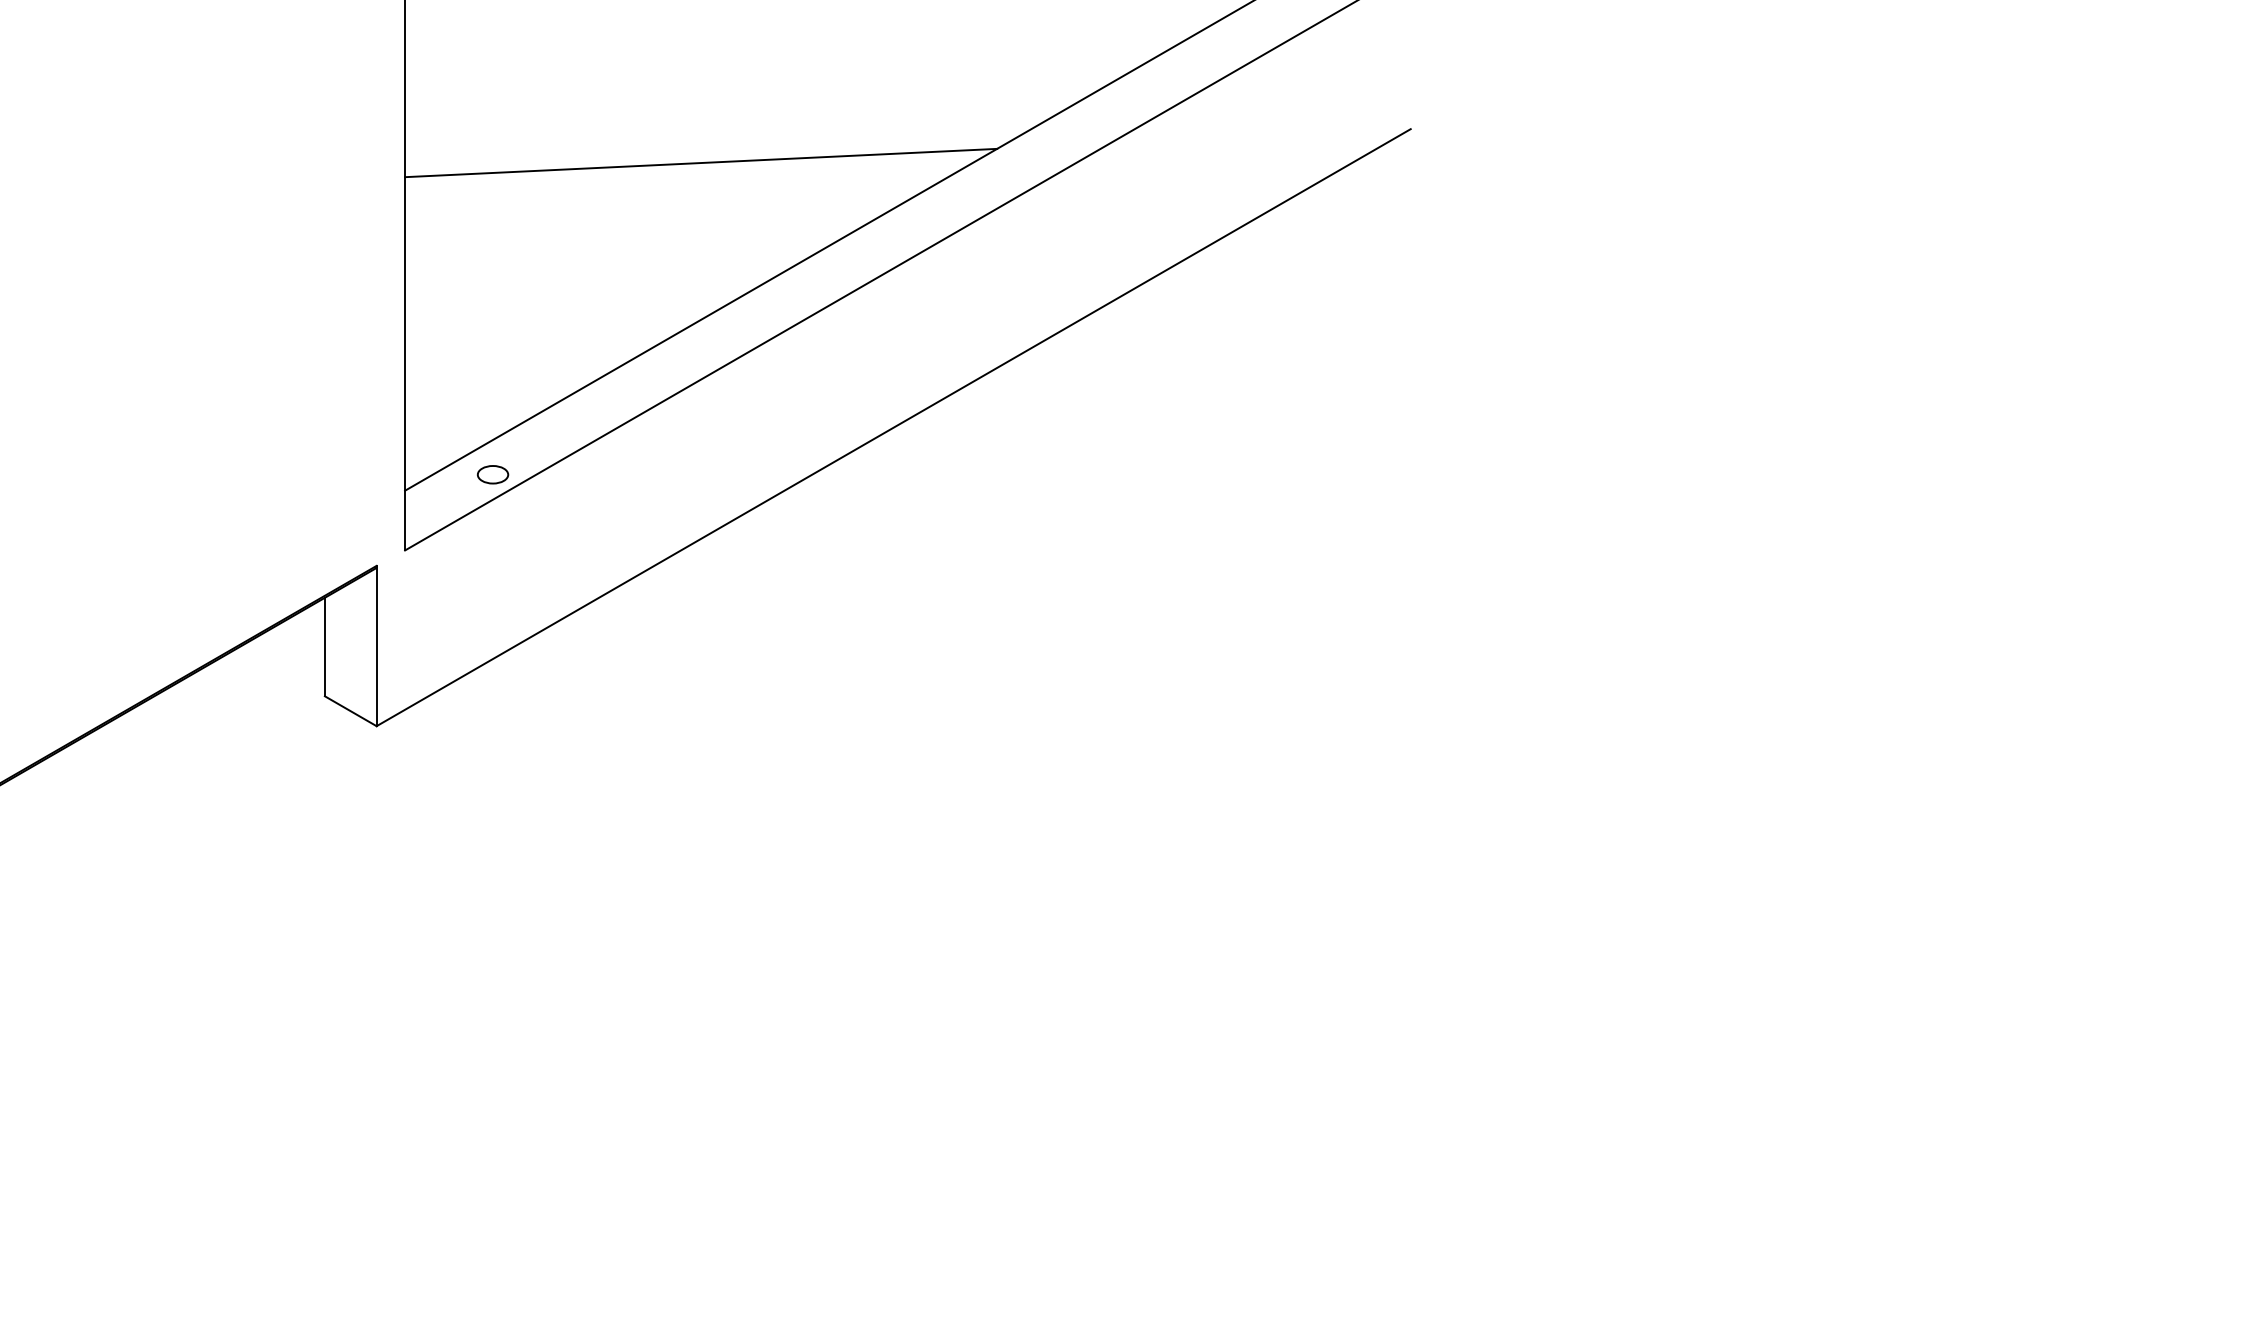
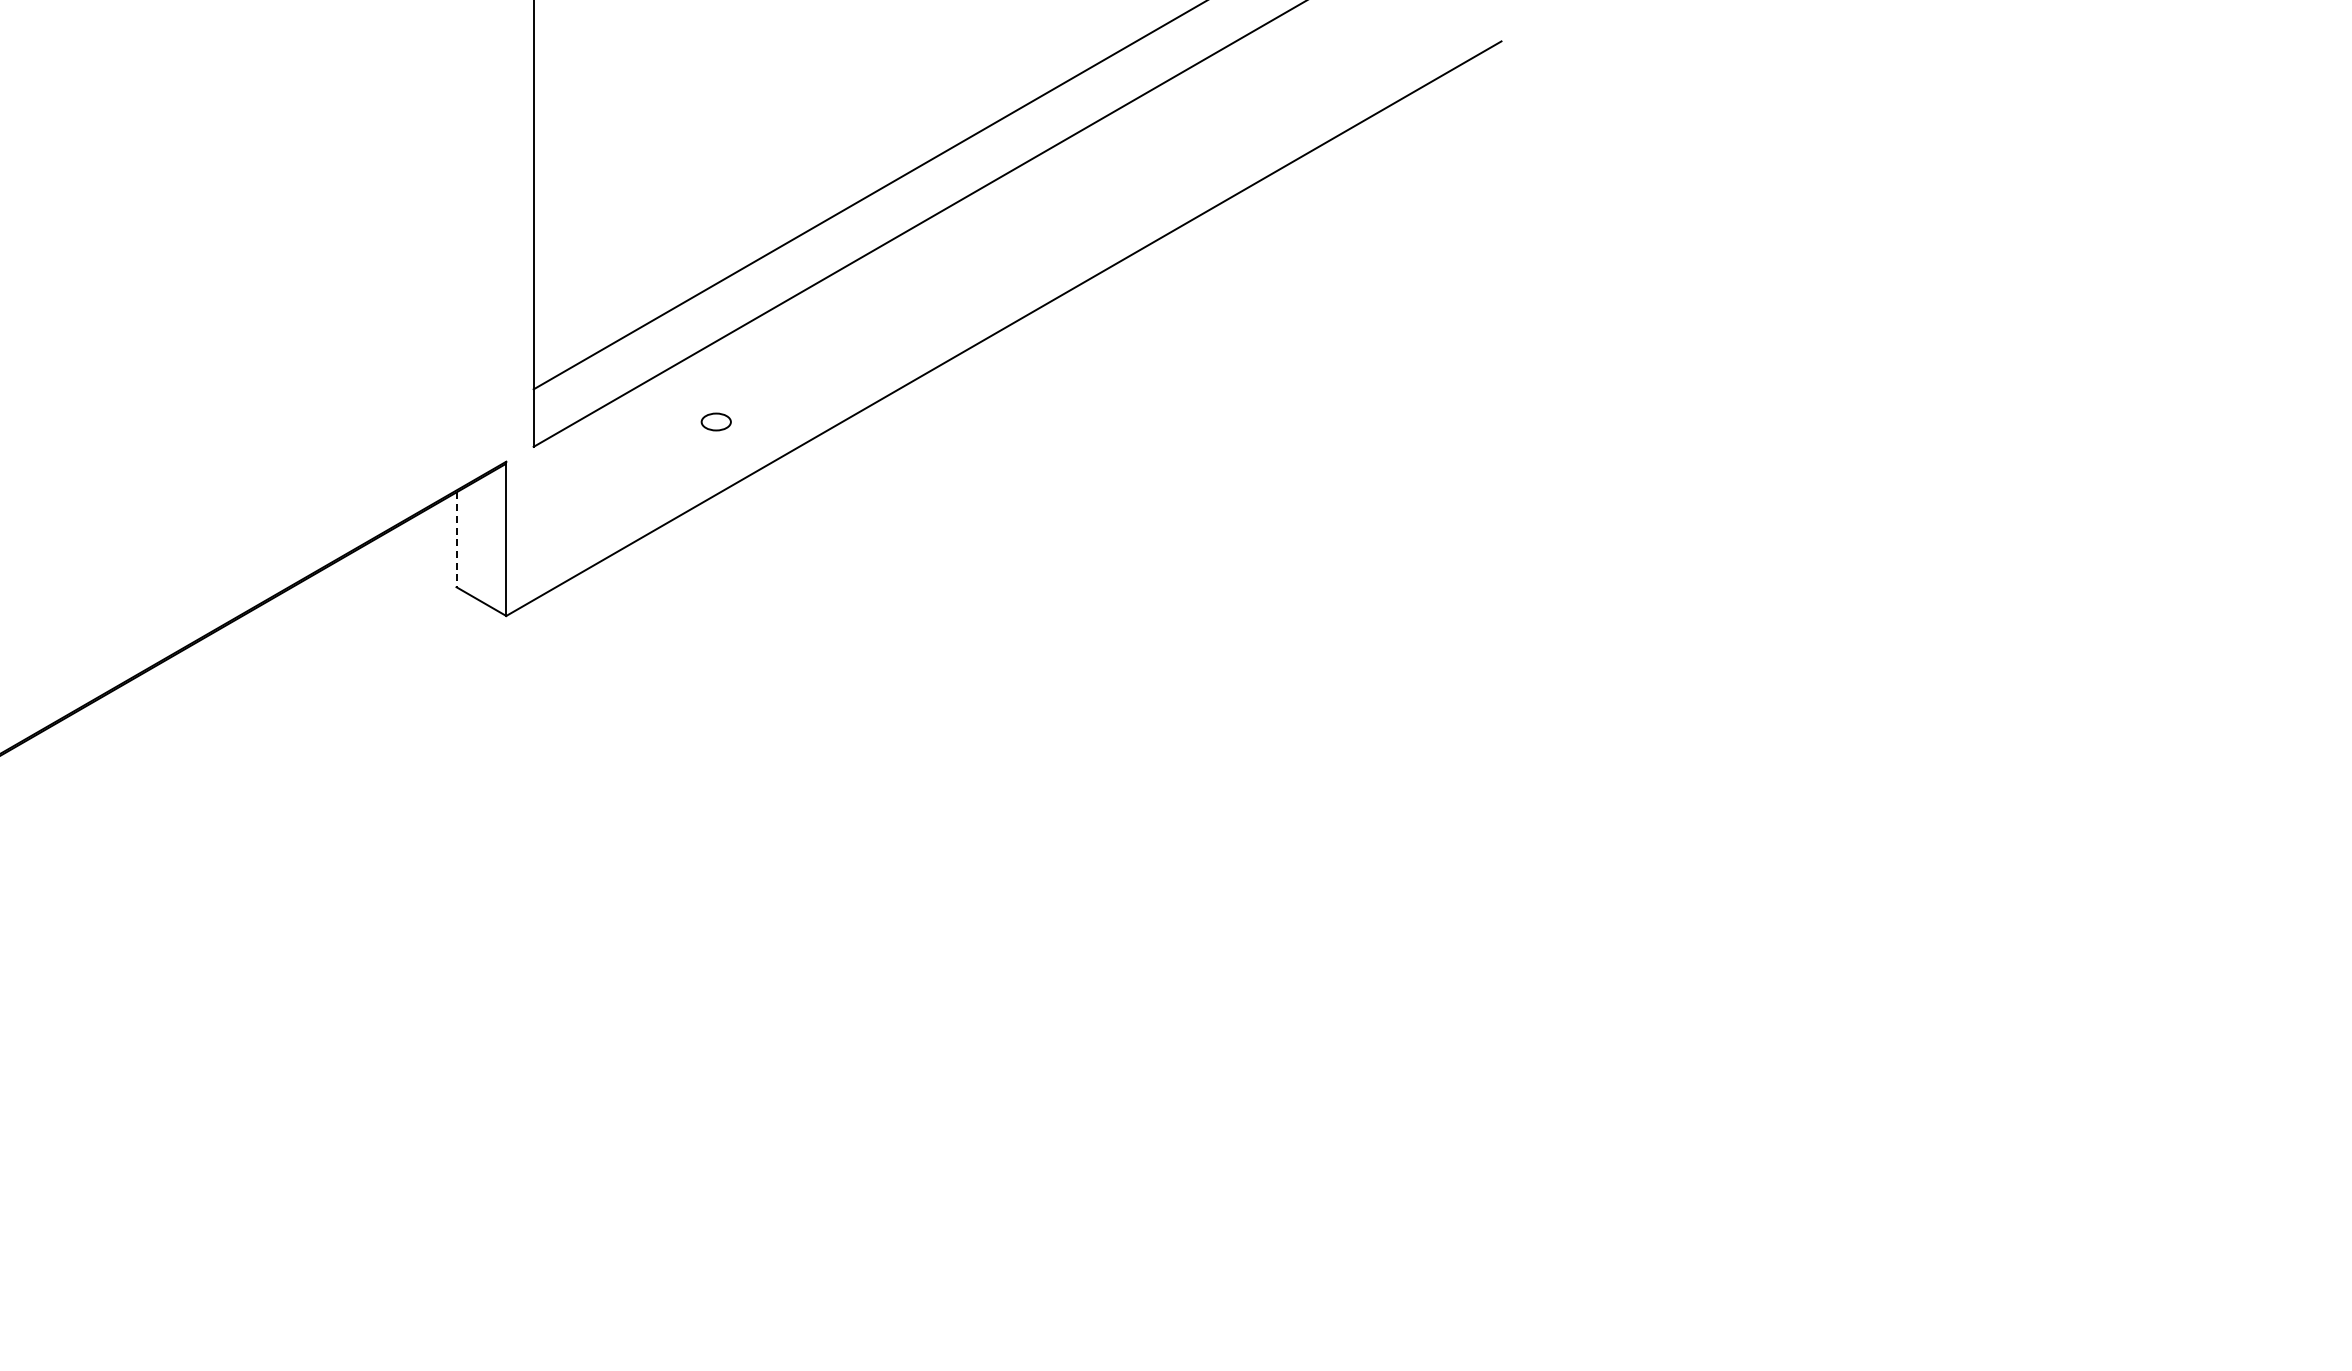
line: (701, 162) -> (818, 73), removed
part: (492, 474) -> (715, 421), moved
line: (324, 647) -> (456, 540), solid -> dashed

